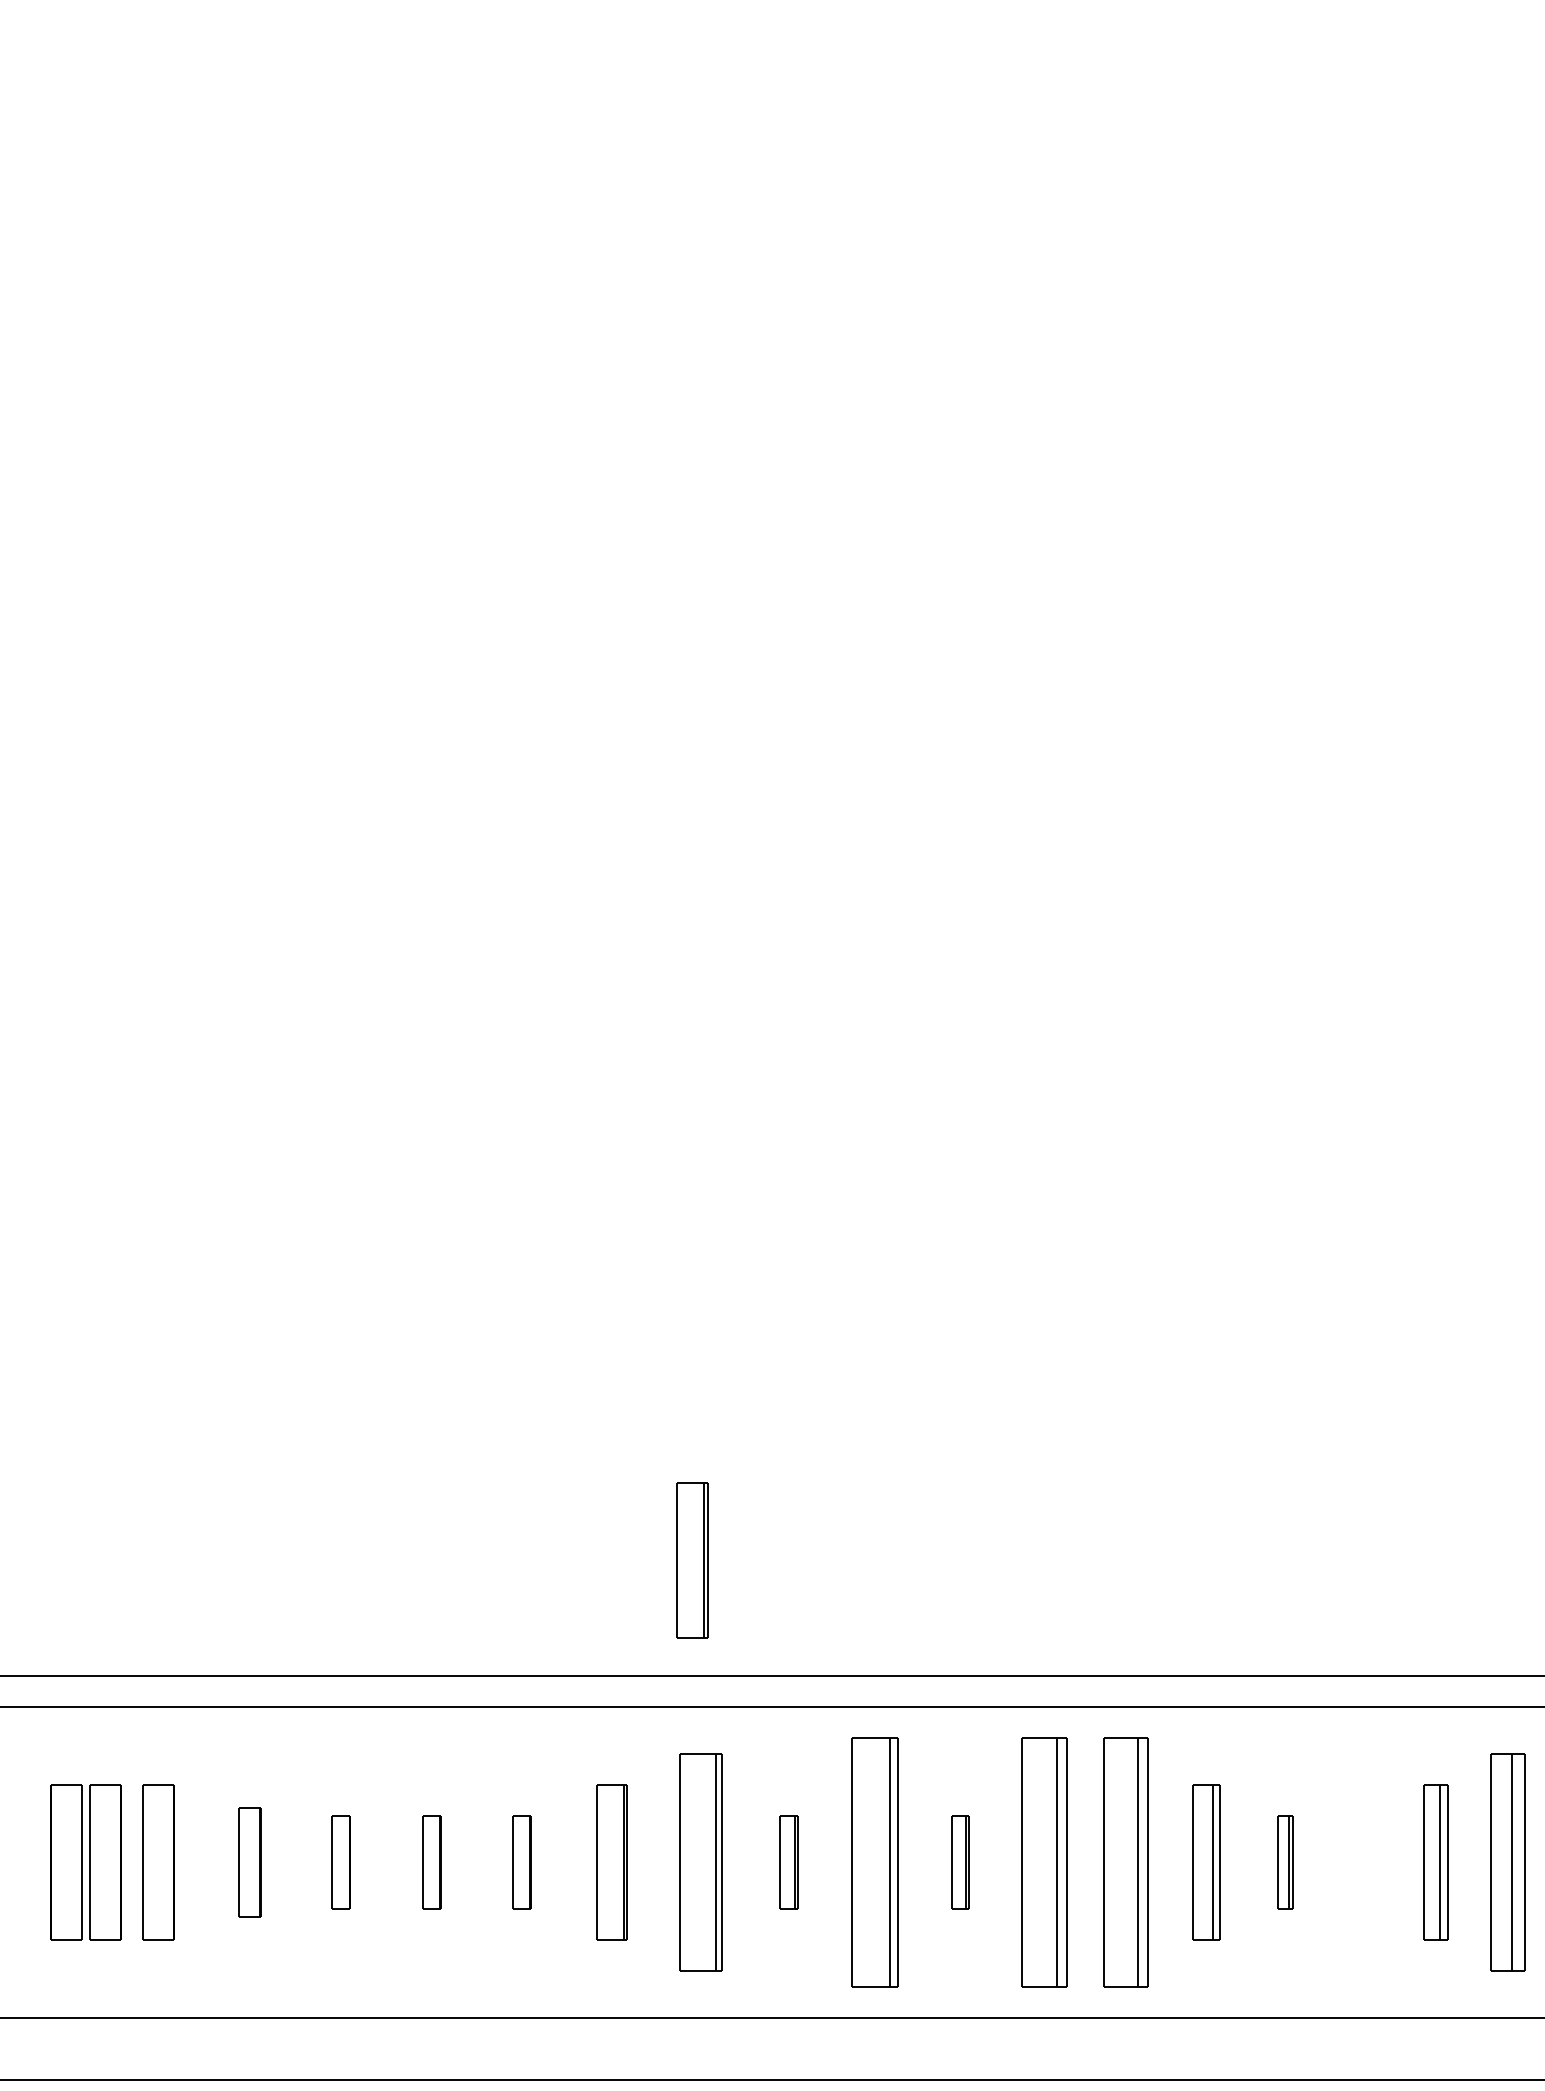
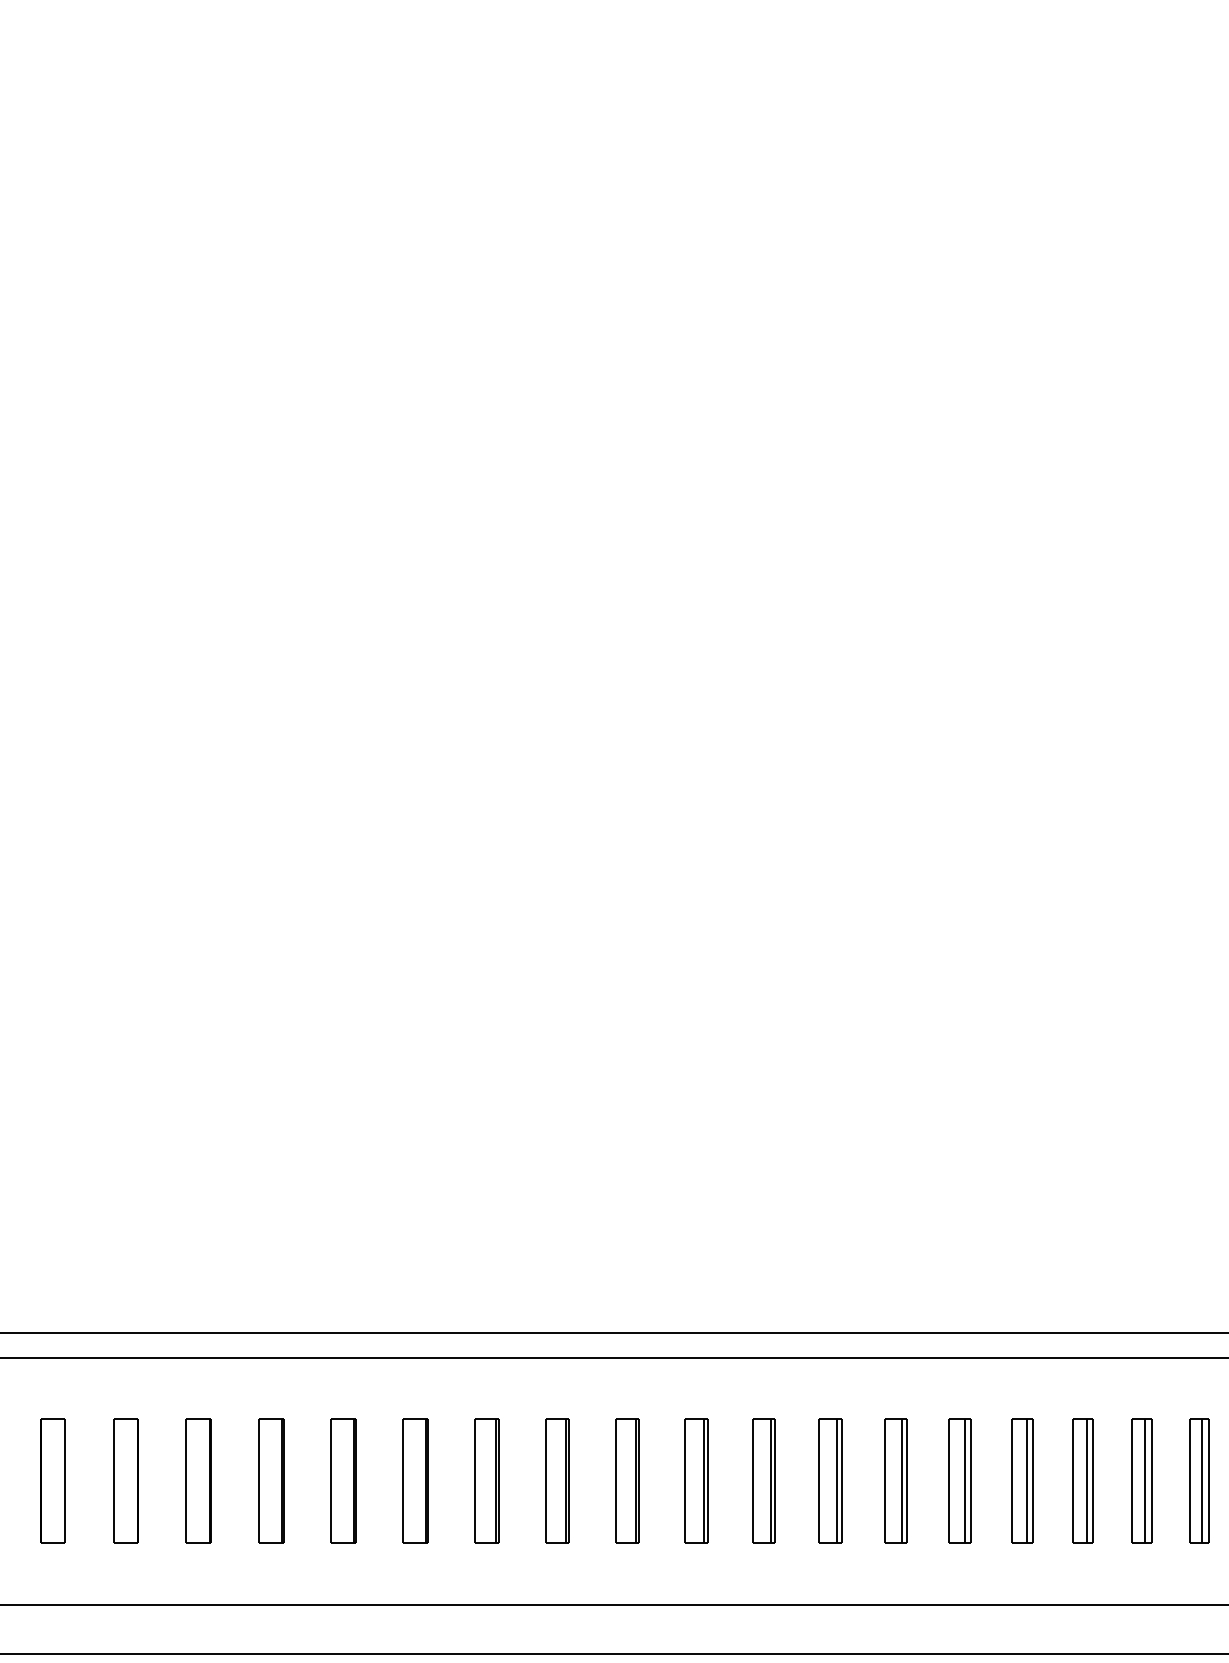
part: (692, 1559) -> (550, 1240), removed
part: (104, 1861) -> (83, 1480), removed
part: (249, 1861) -> (198, 1480), size x1.43
part: (341, 1861) -> (271, 1480), size x1.67
part: (431, 1861) -> (343, 1480), size x1.67
part: (522, 1861) -> (415, 1480), size x1.67
part: (700, 1861) -> (557, 1480), size x0.71
part: (788, 1861) -> (627, 1480), size x1.67
part: (875, 1861) -> (696, 1480), size x0.62
part: (959, 1861) -> (763, 1480), size x1.67
part: (1044, 1861) -> (830, 1480), size x0.62
part: (1125, 1861) -> (895, 1480), size x0.62
part: (1285, 1861) -> (1022, 1480), size x1.67
part: (1360, 1861) -> (1082, 1480), added
part: (1508, 1861) -> (1199, 1480), size x0.71

